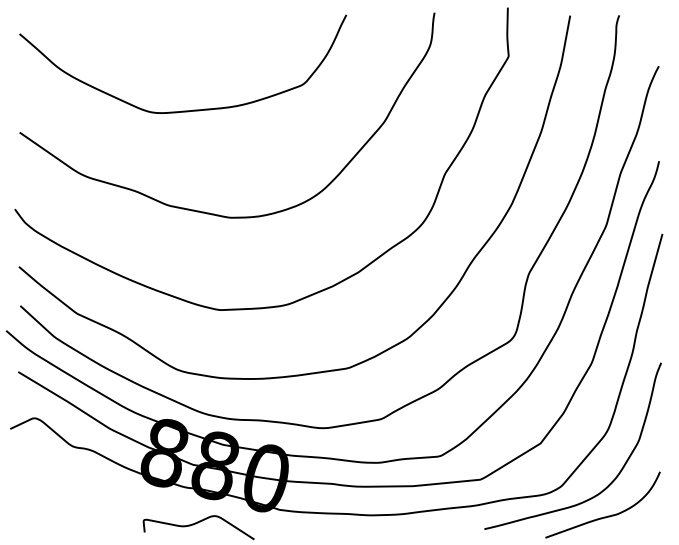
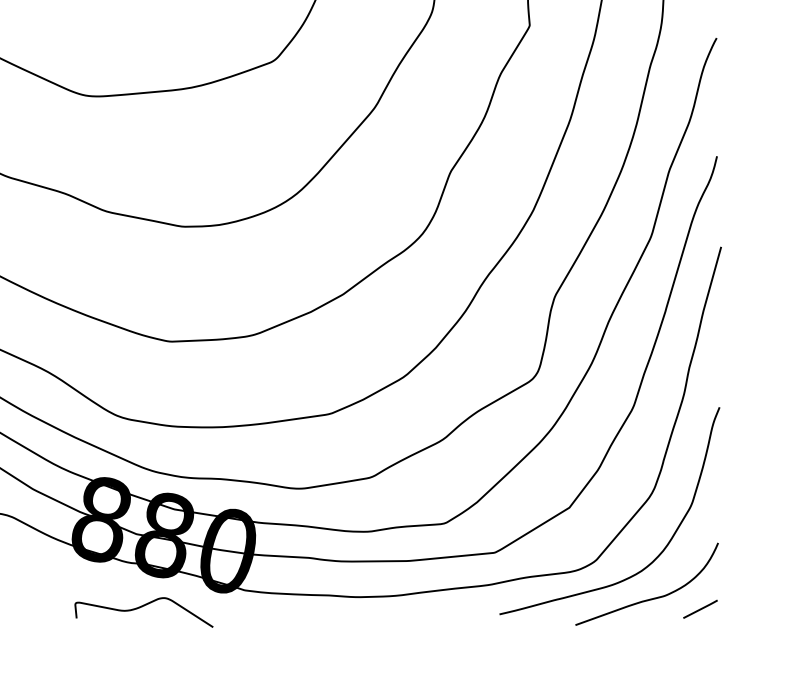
line: (645, 524) -> (700, 608), added

